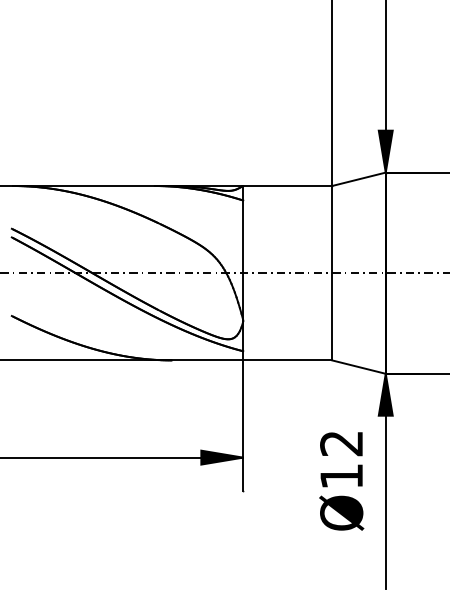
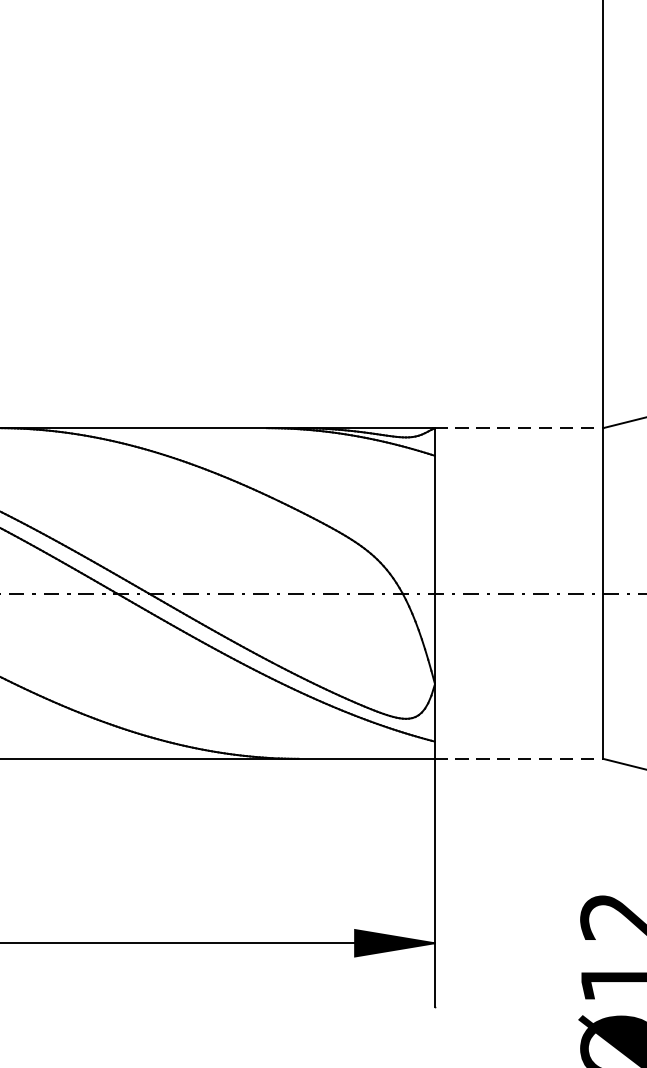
line: (288, 186) -> (520, 429), solid -> dashed
line: (288, 360) -> (520, 759), solid -> dashed

